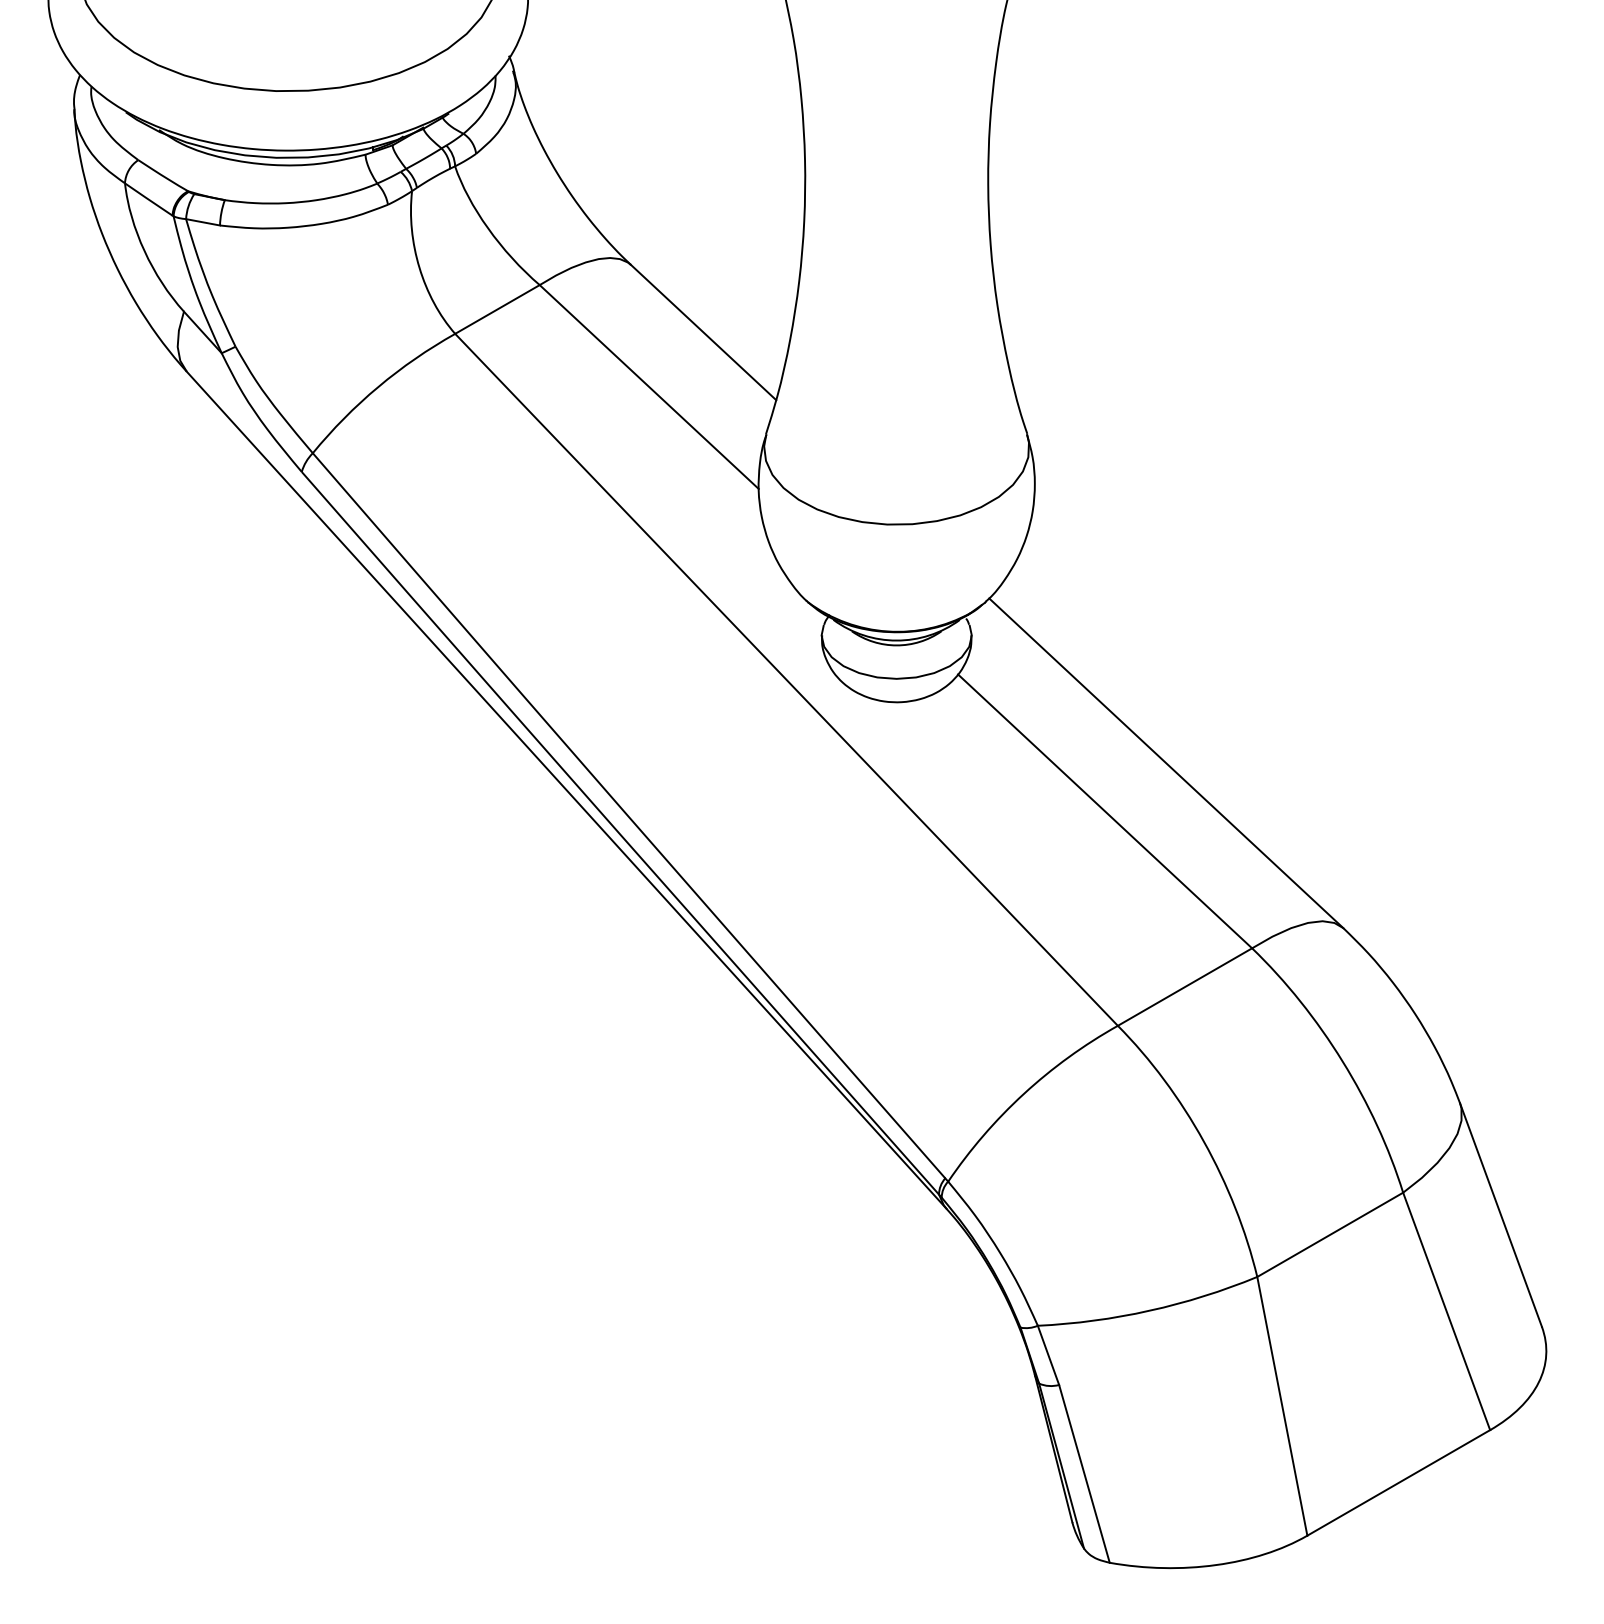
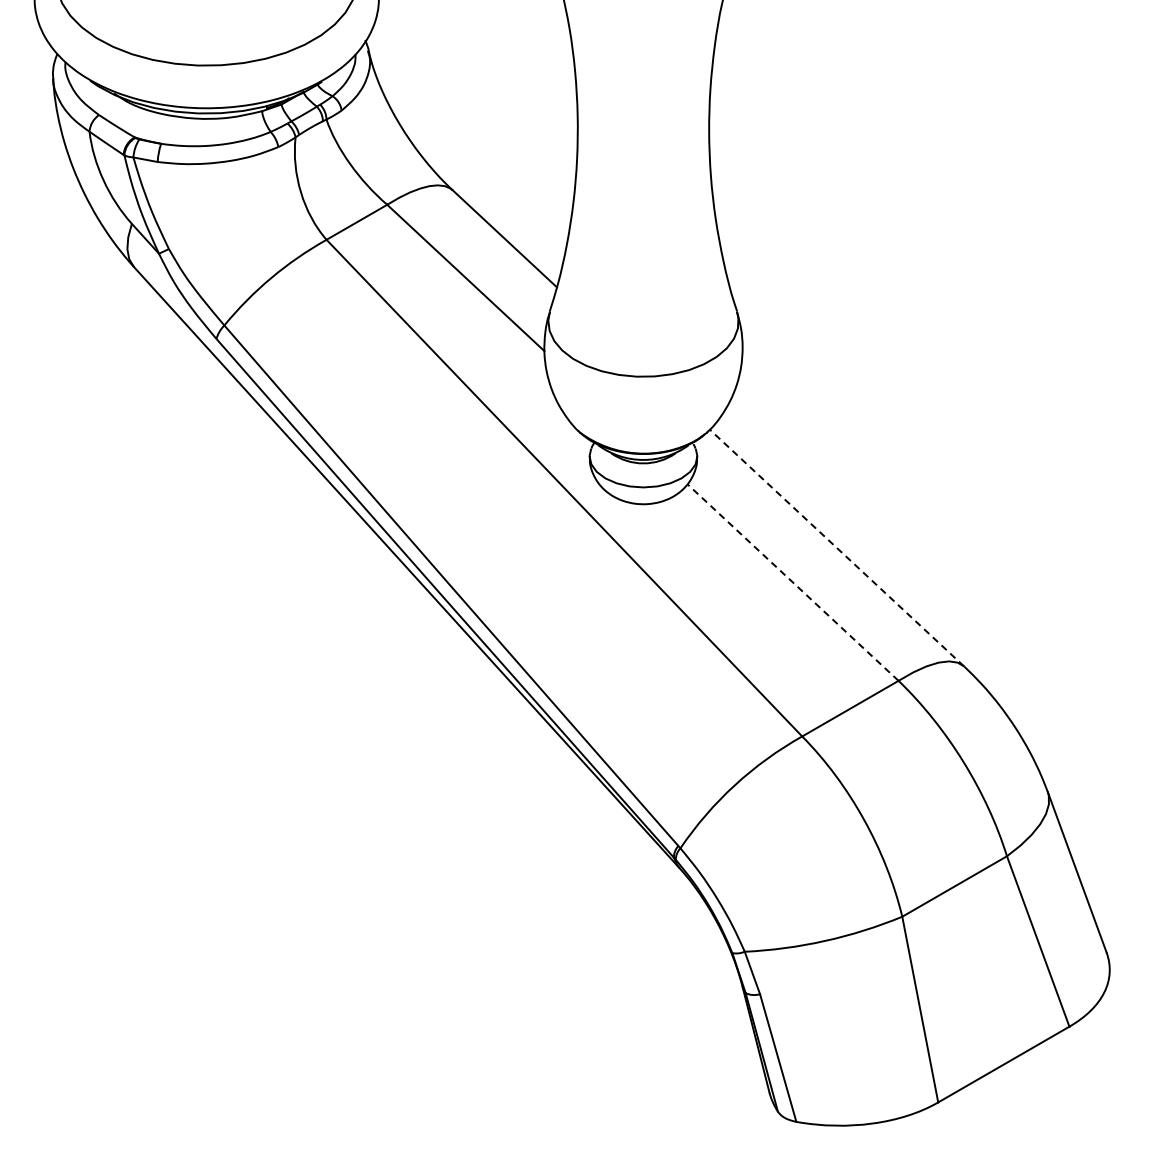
line: (1167, 763) -> (837, 548), solid -> dashed
line: (1104, 811) -> (792, 582), solid -> dashed

